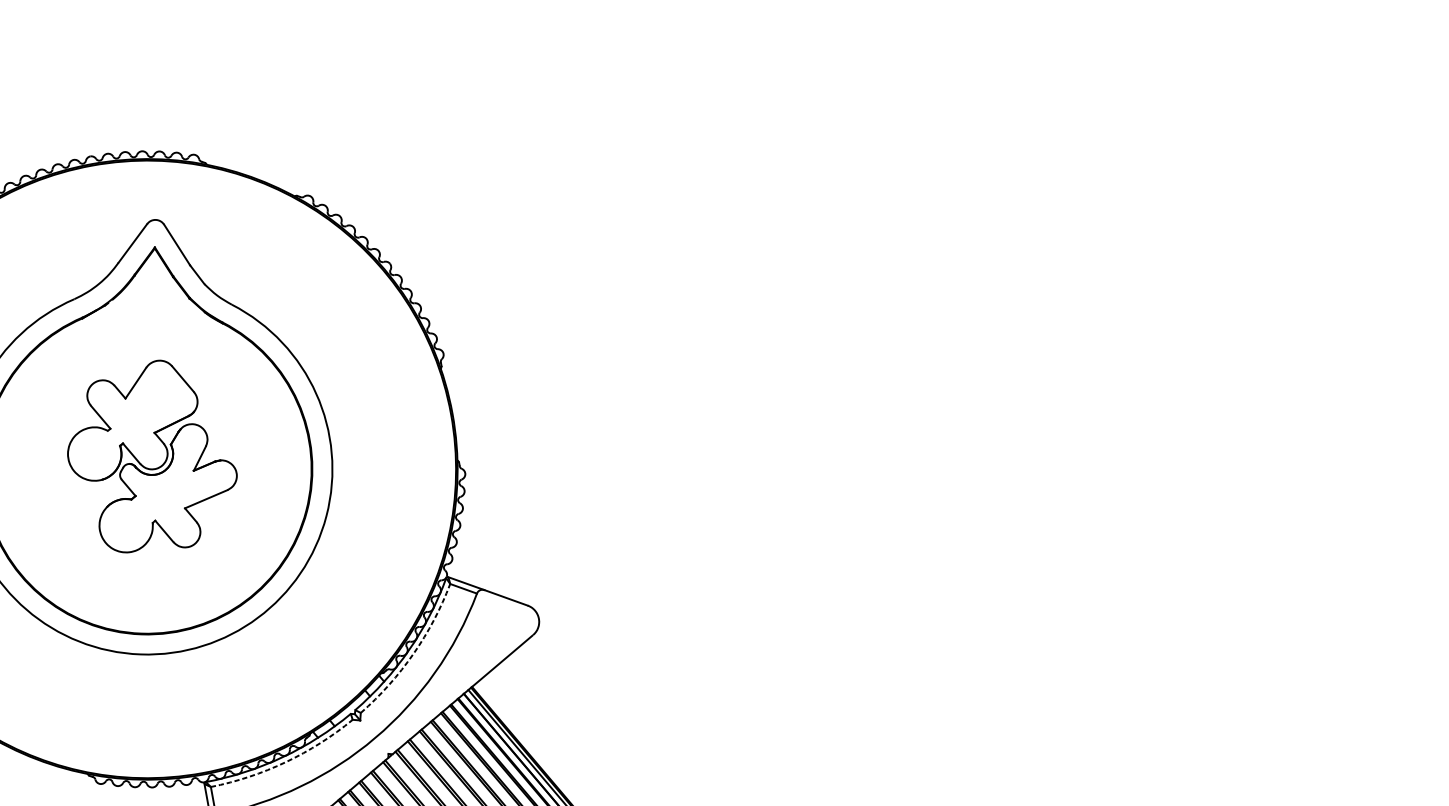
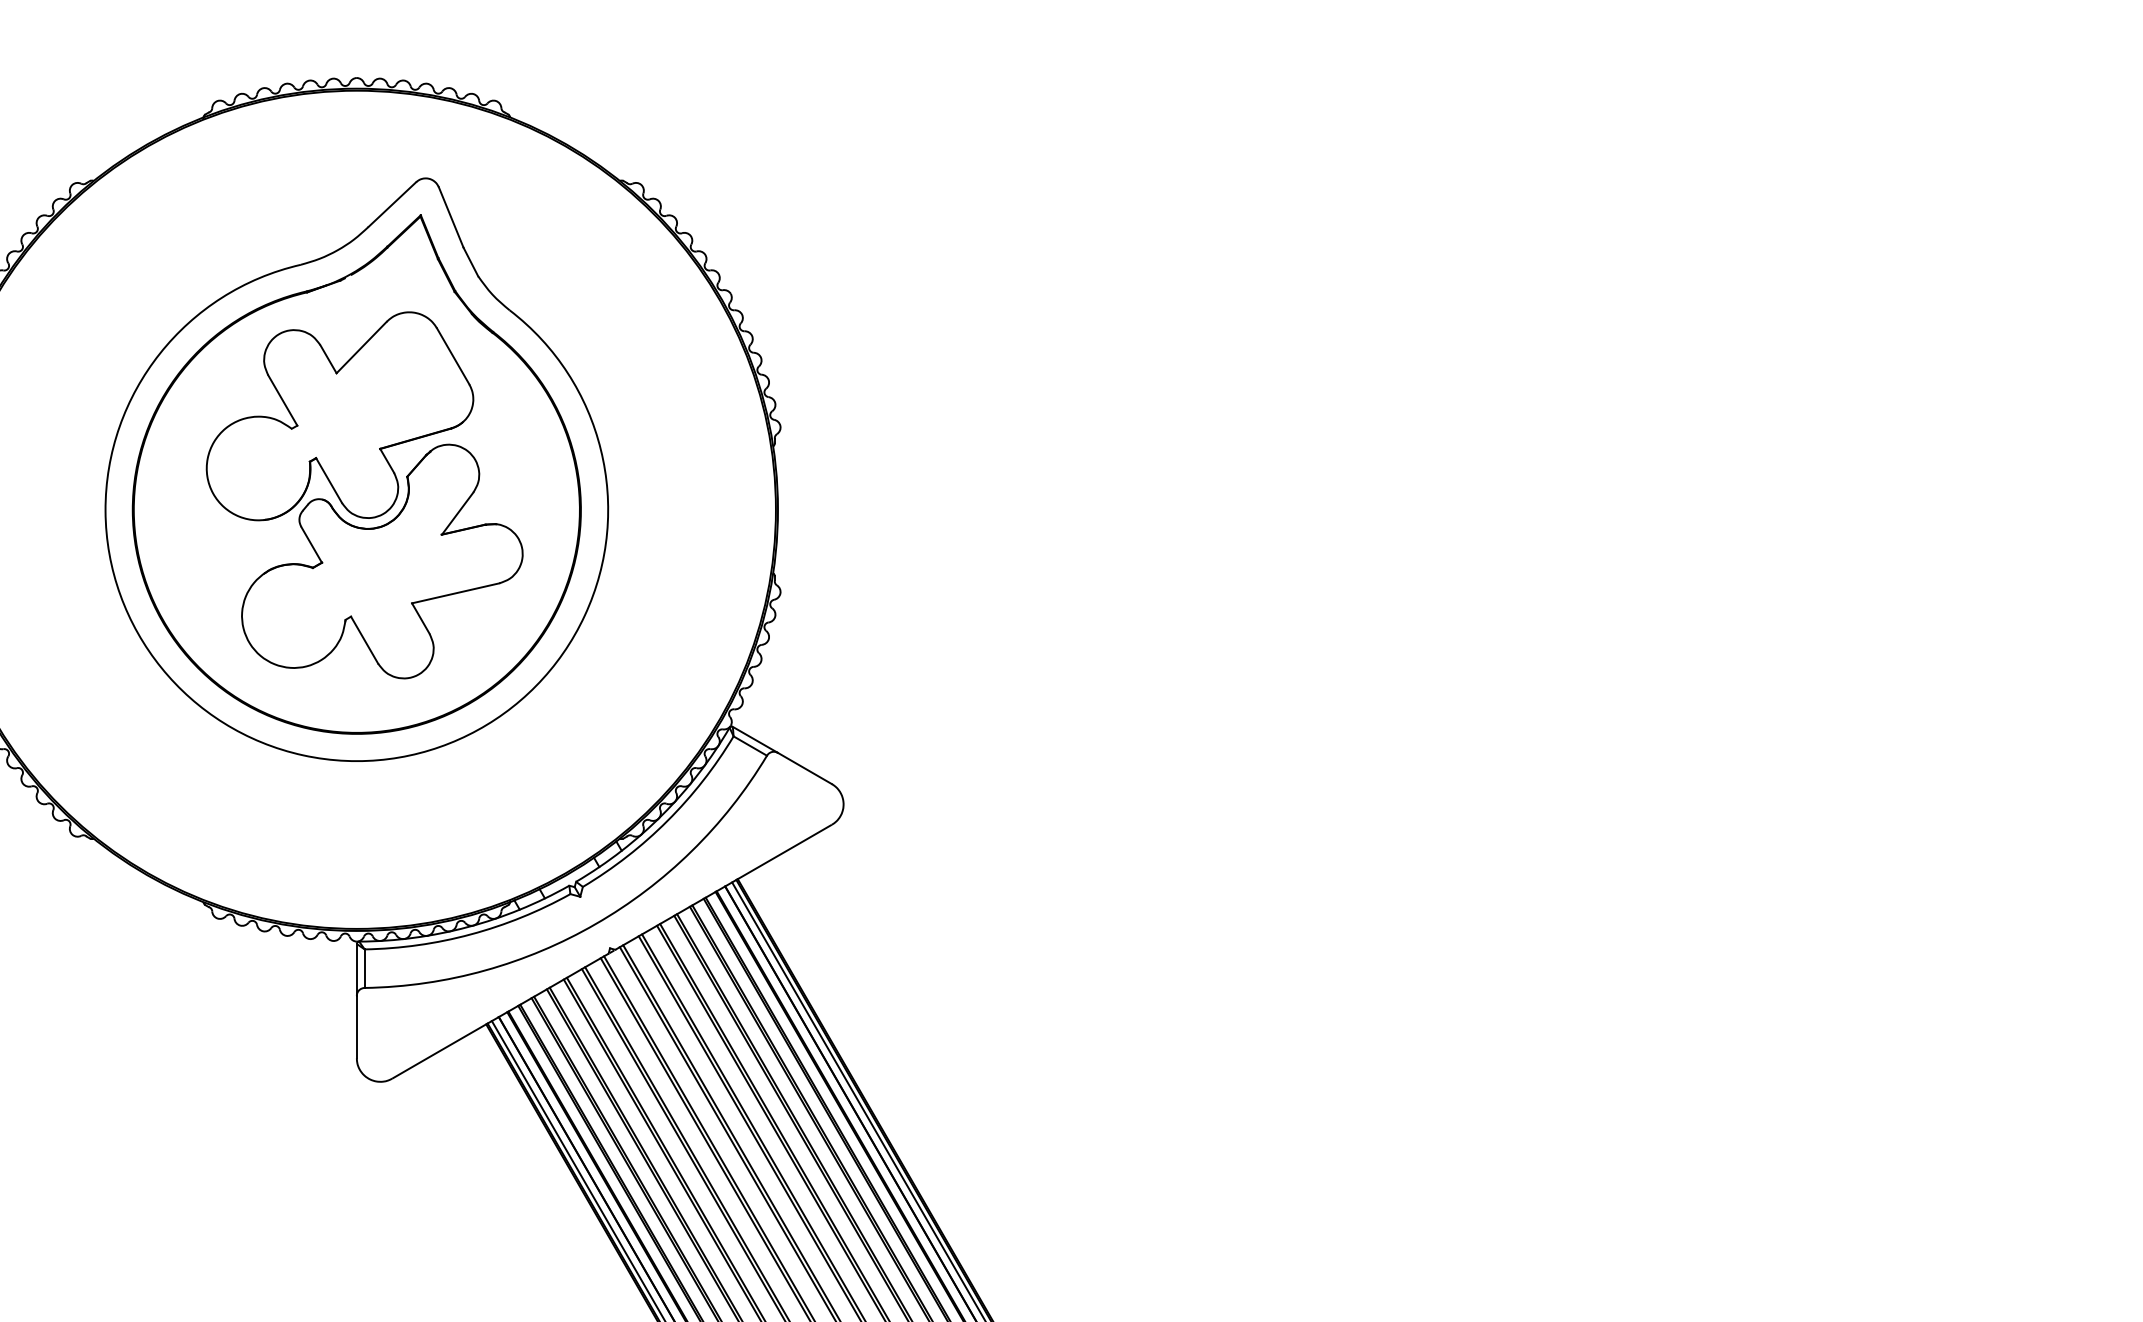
part: (150, 458) -> (364, 495), size x1.43
arc: (413, 653) -> (667, 820), dashed -> solid
arc: (285, 762) -> (470, 934), dashed -> solid

